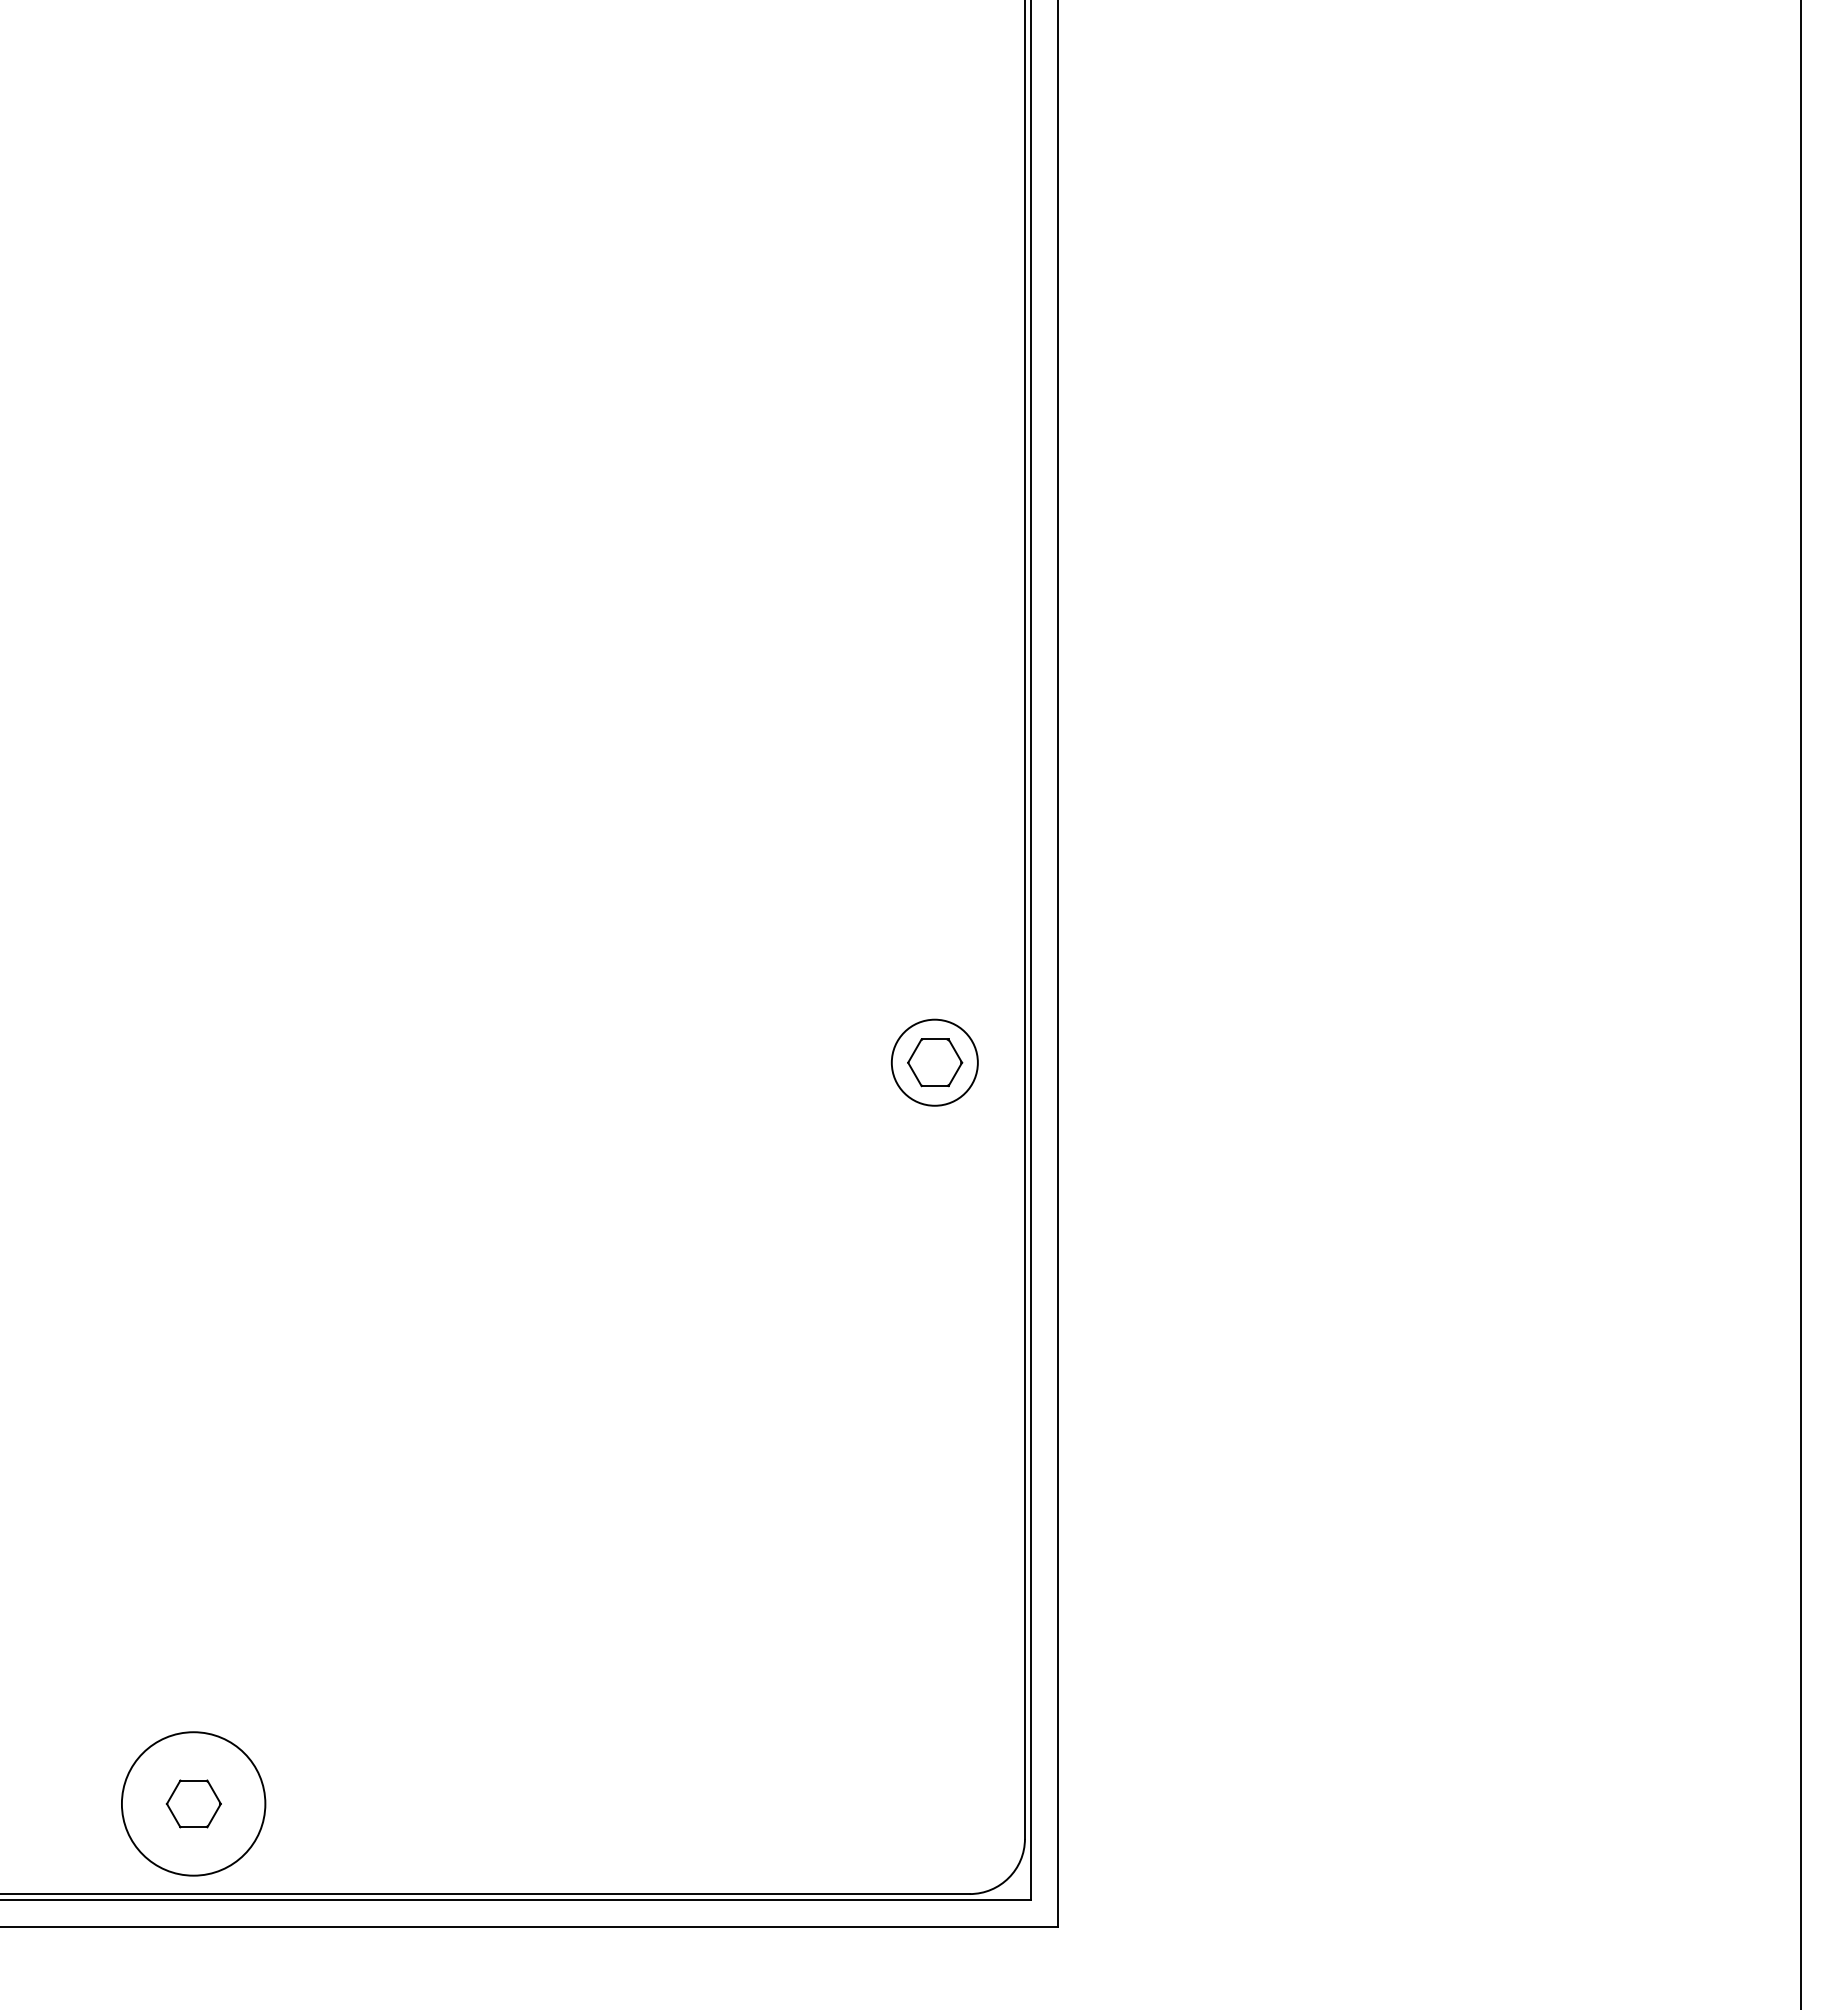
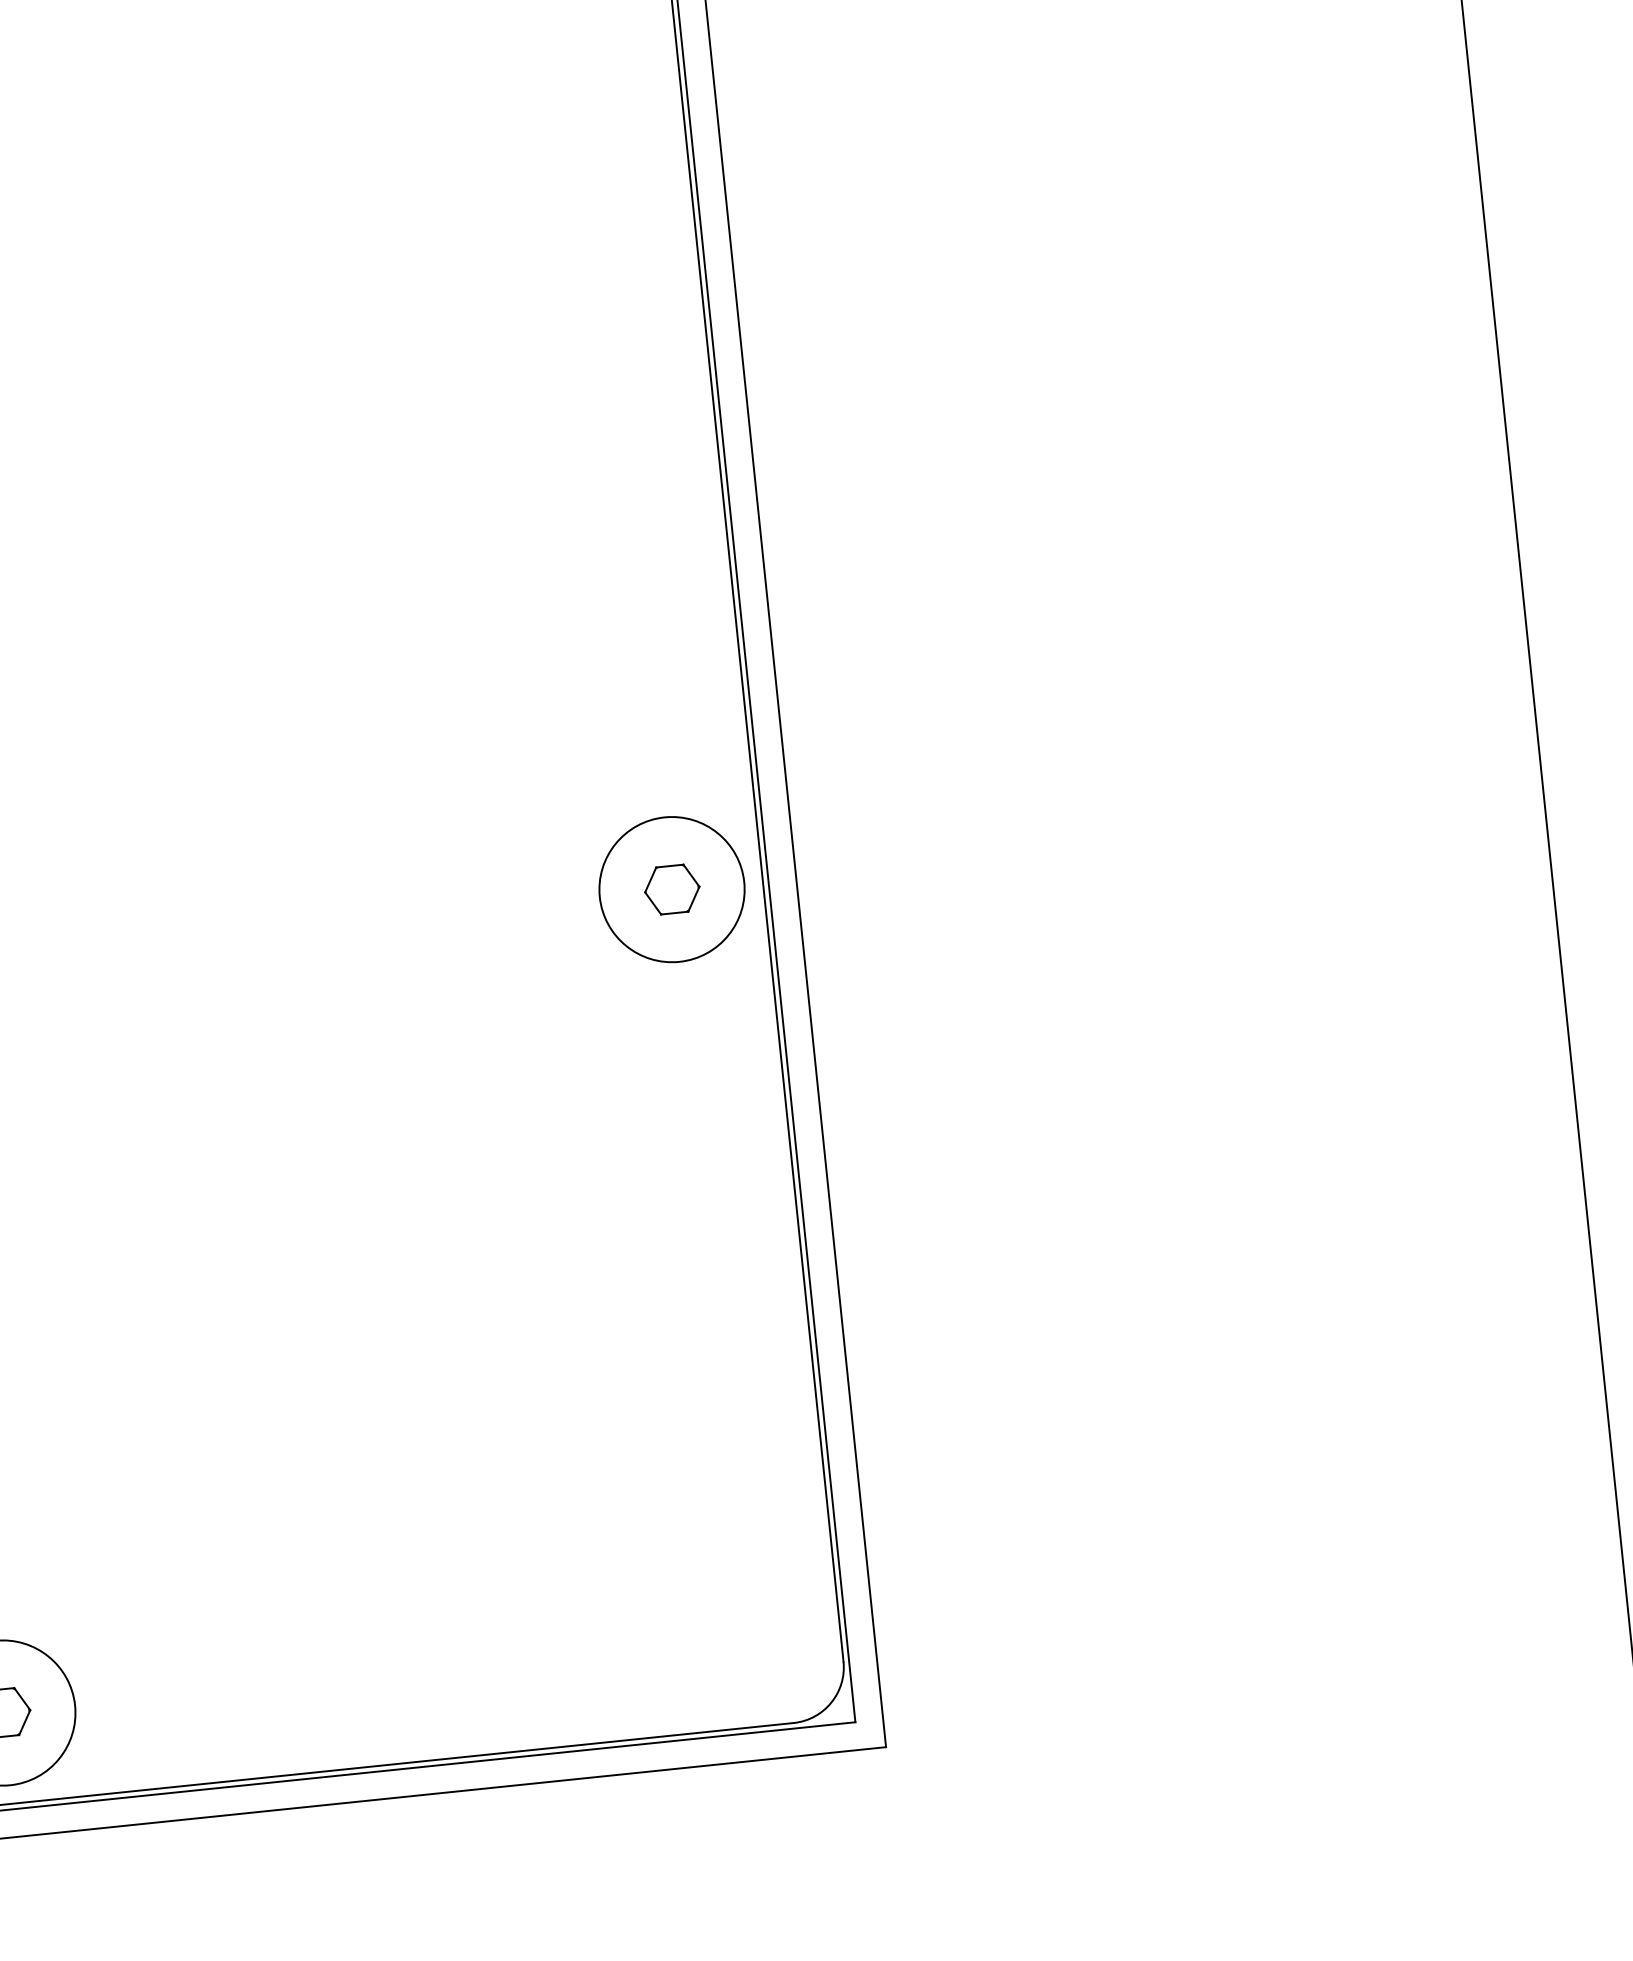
circle: (934, 1062) -> (671, 889), size x1.67

